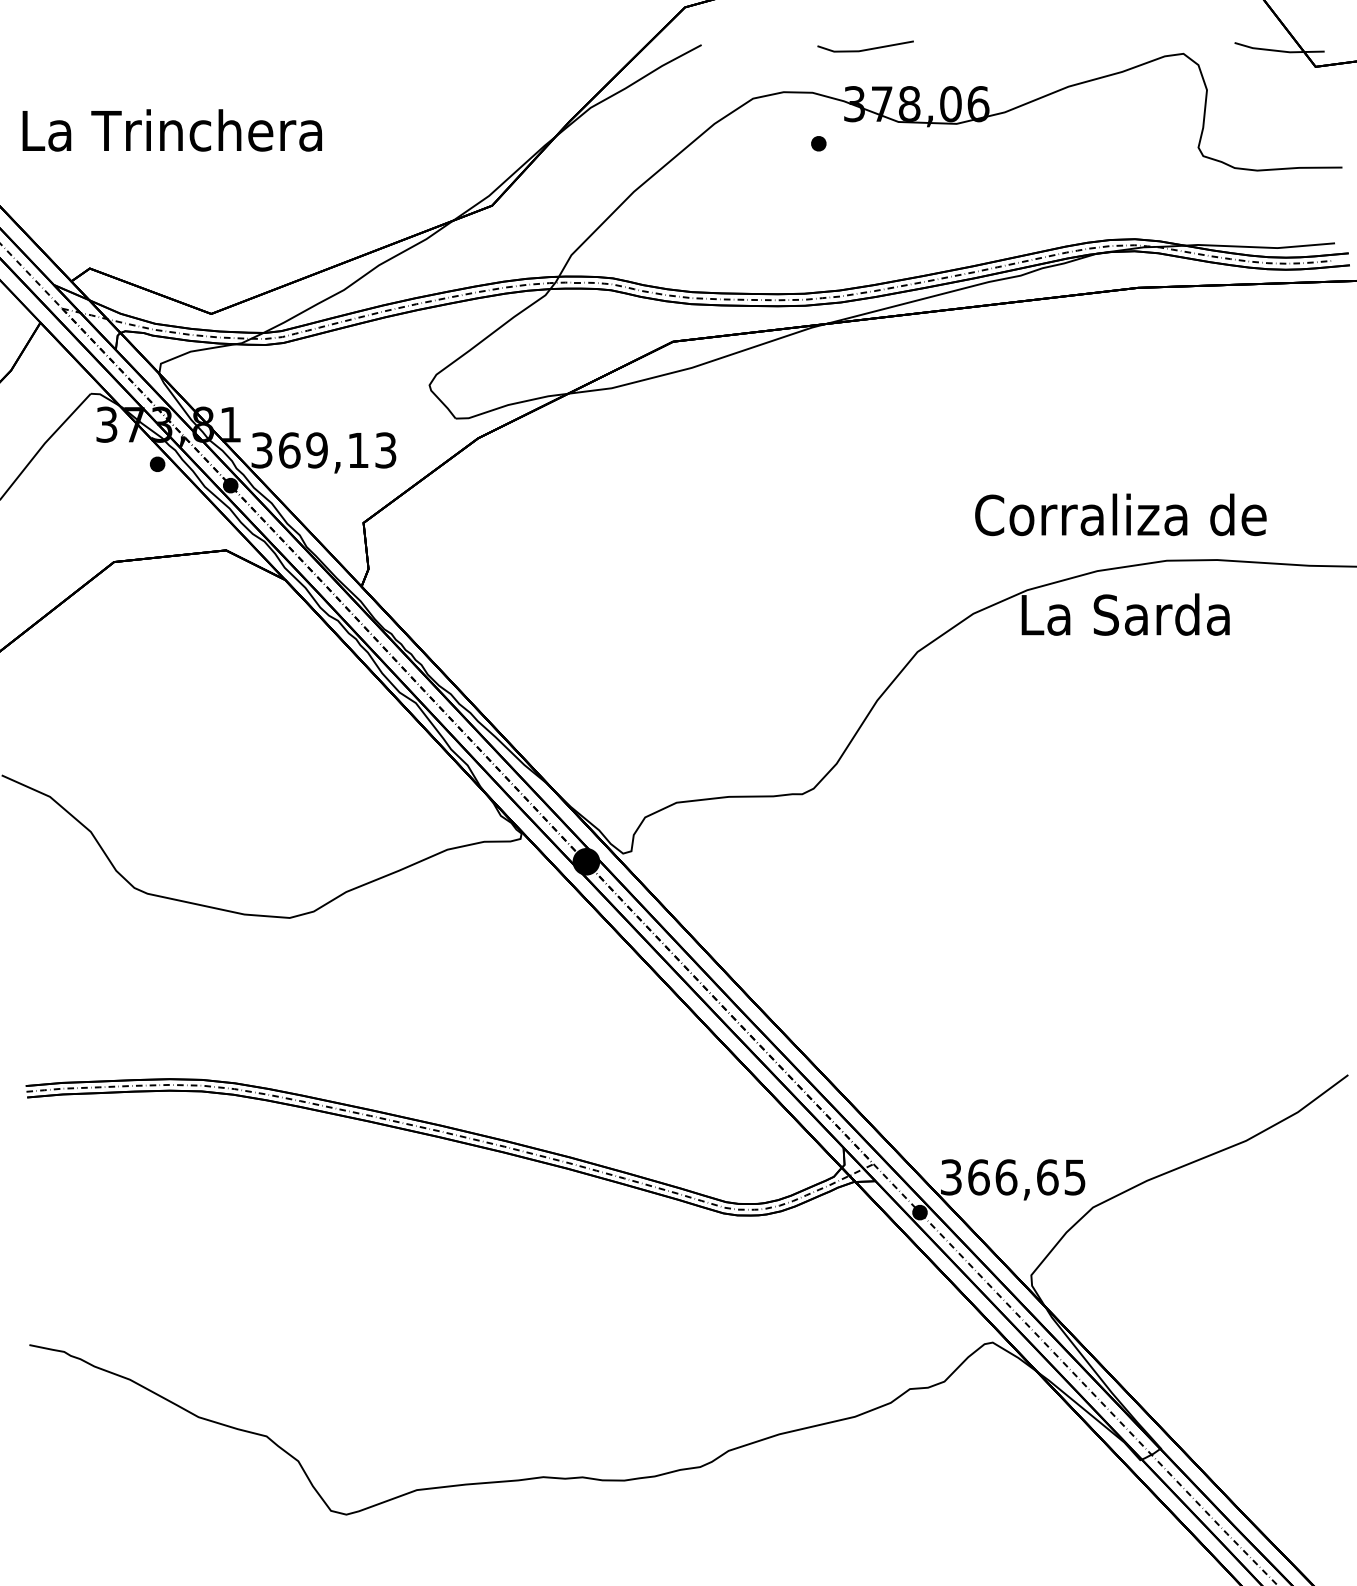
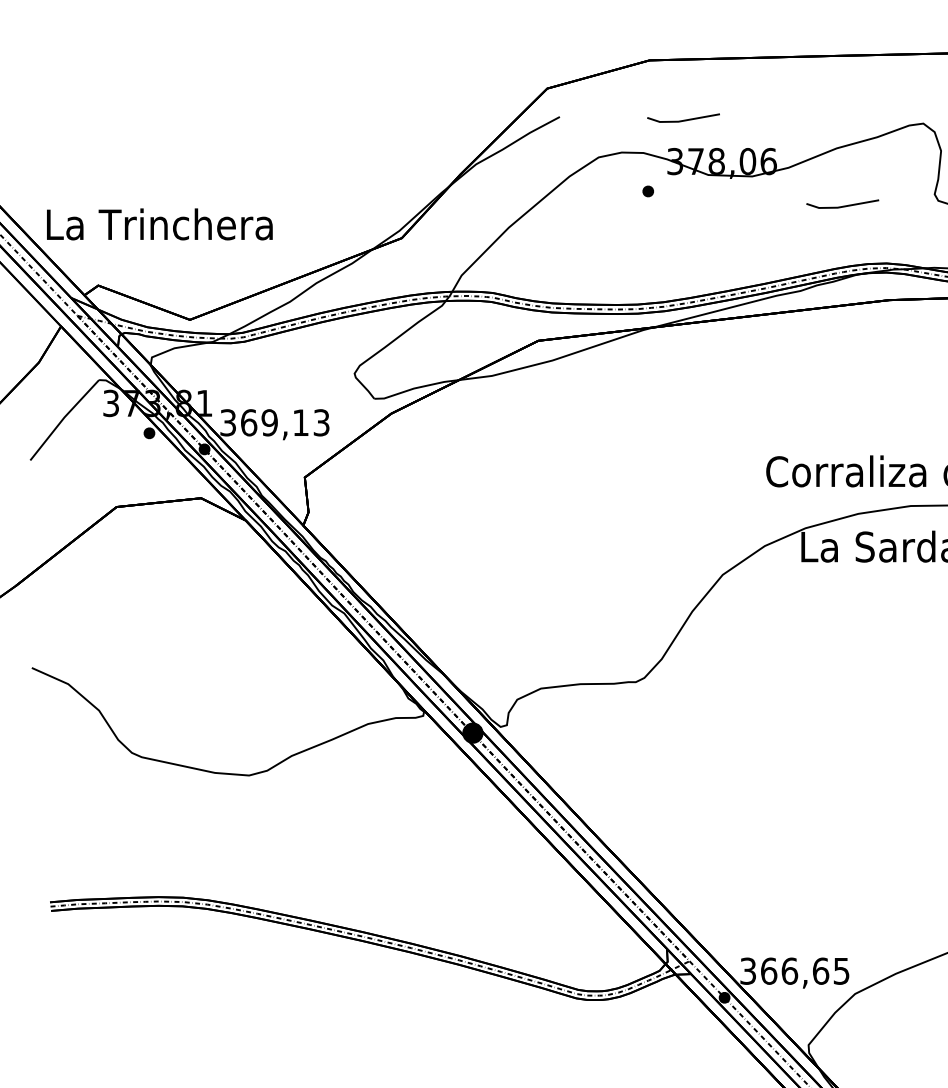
text: (171, 130) -> (159, 224), moved
line: (1078, 162) -> (844, 205), added

